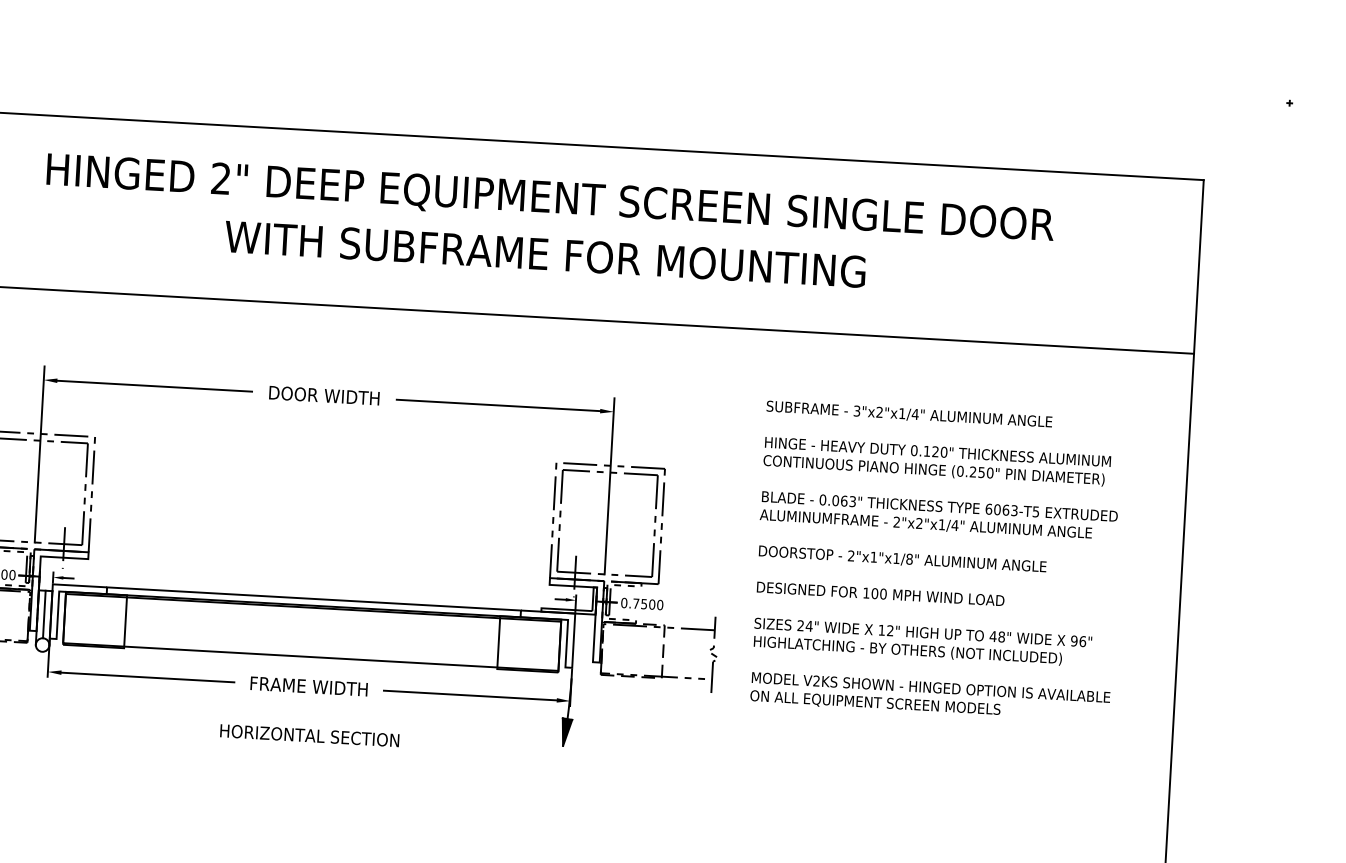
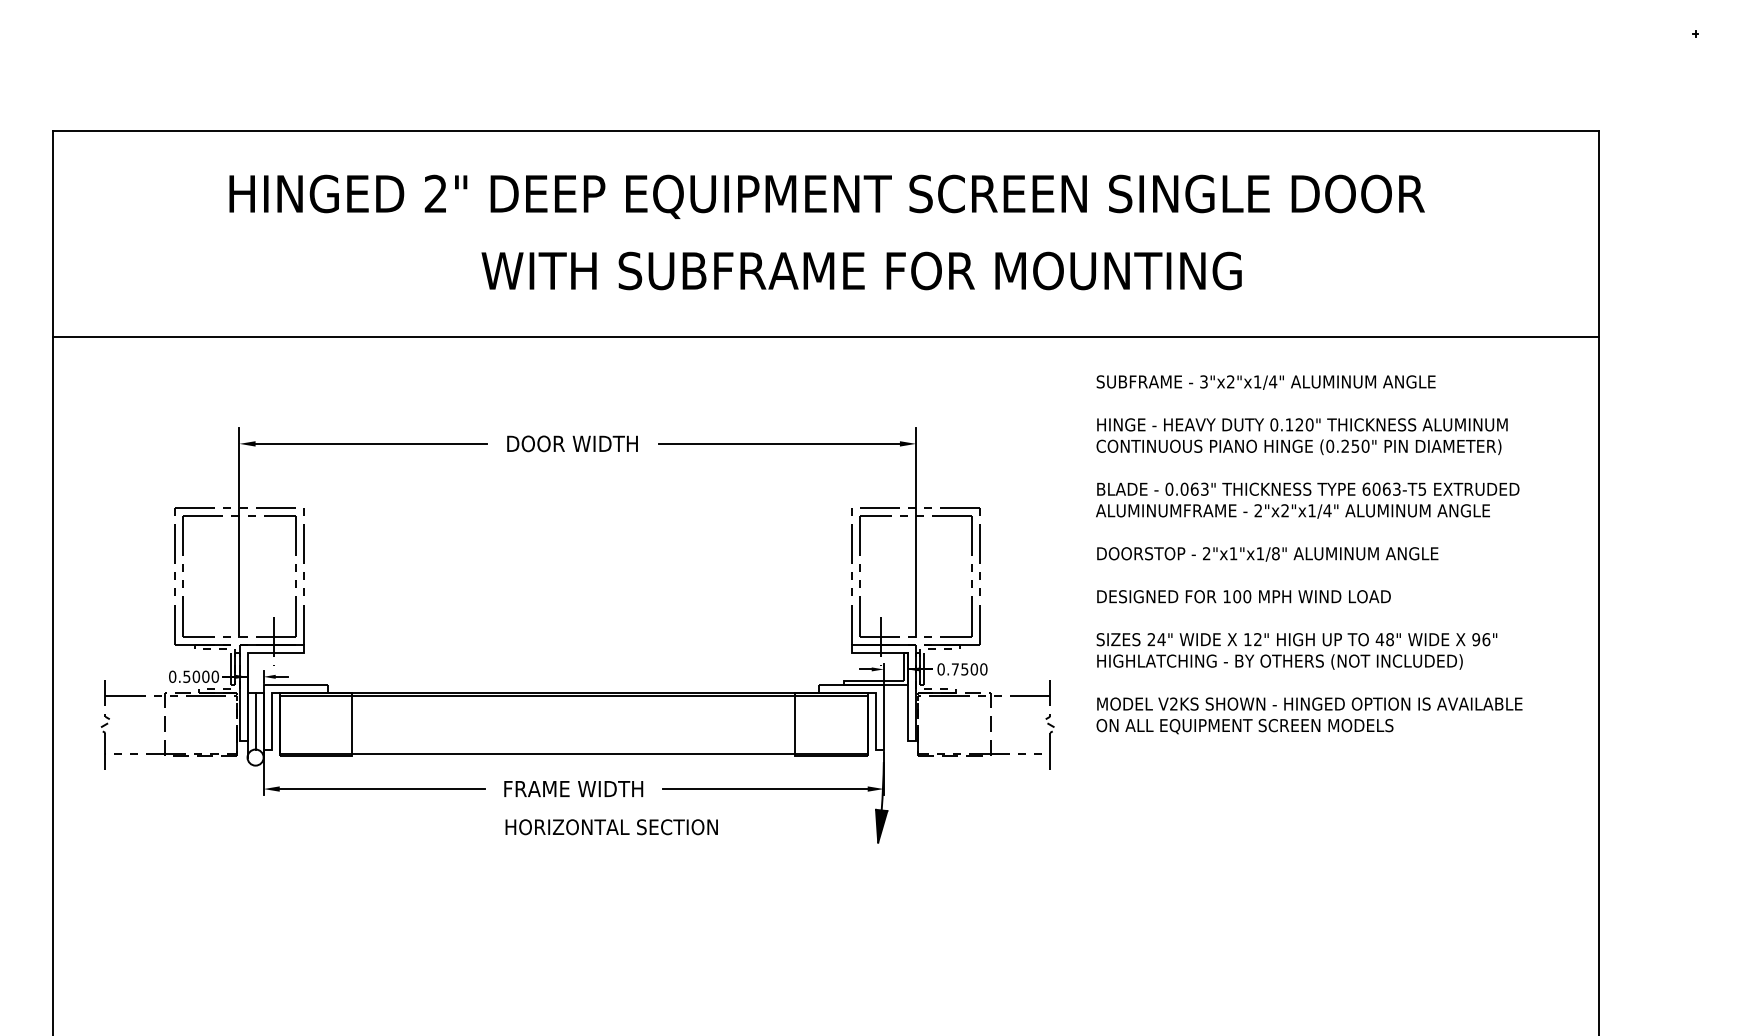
text: (545, 253) -> (861, 270), moved
text: (937, 561) -> (1309, 554), moved
line: (313, 599) -> (573, 685), removed
text: (309, 735) -> (611, 827), moved

